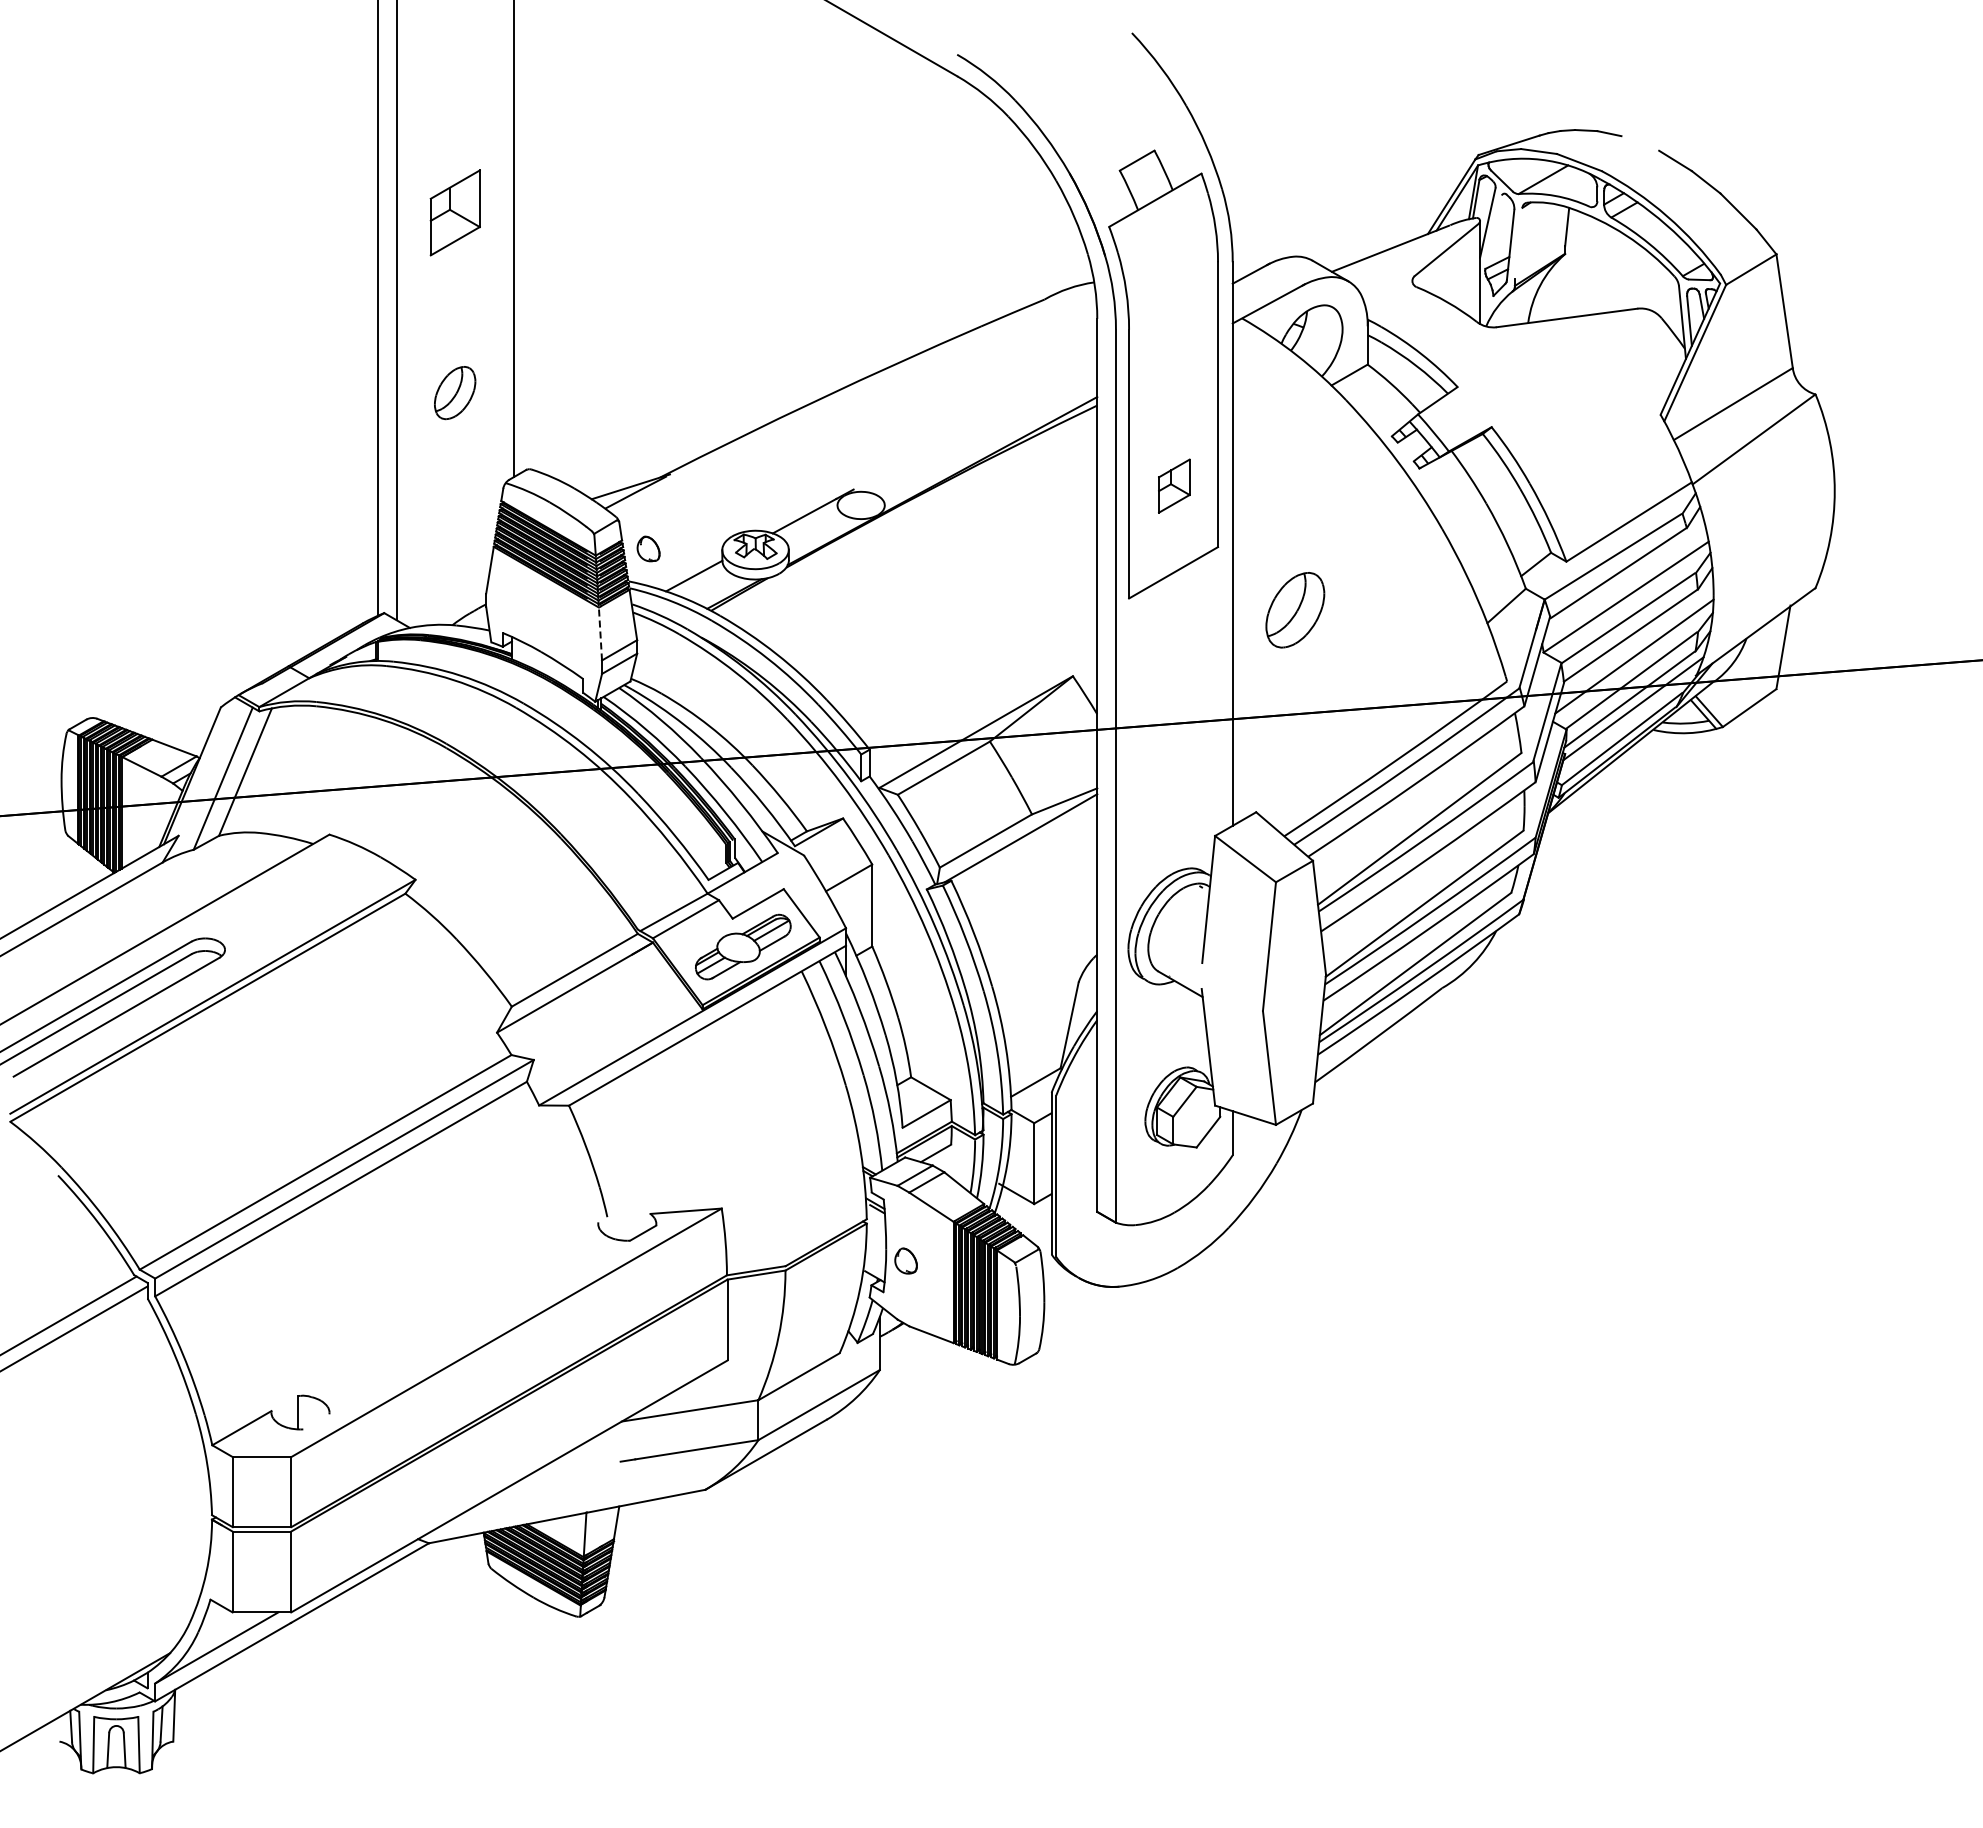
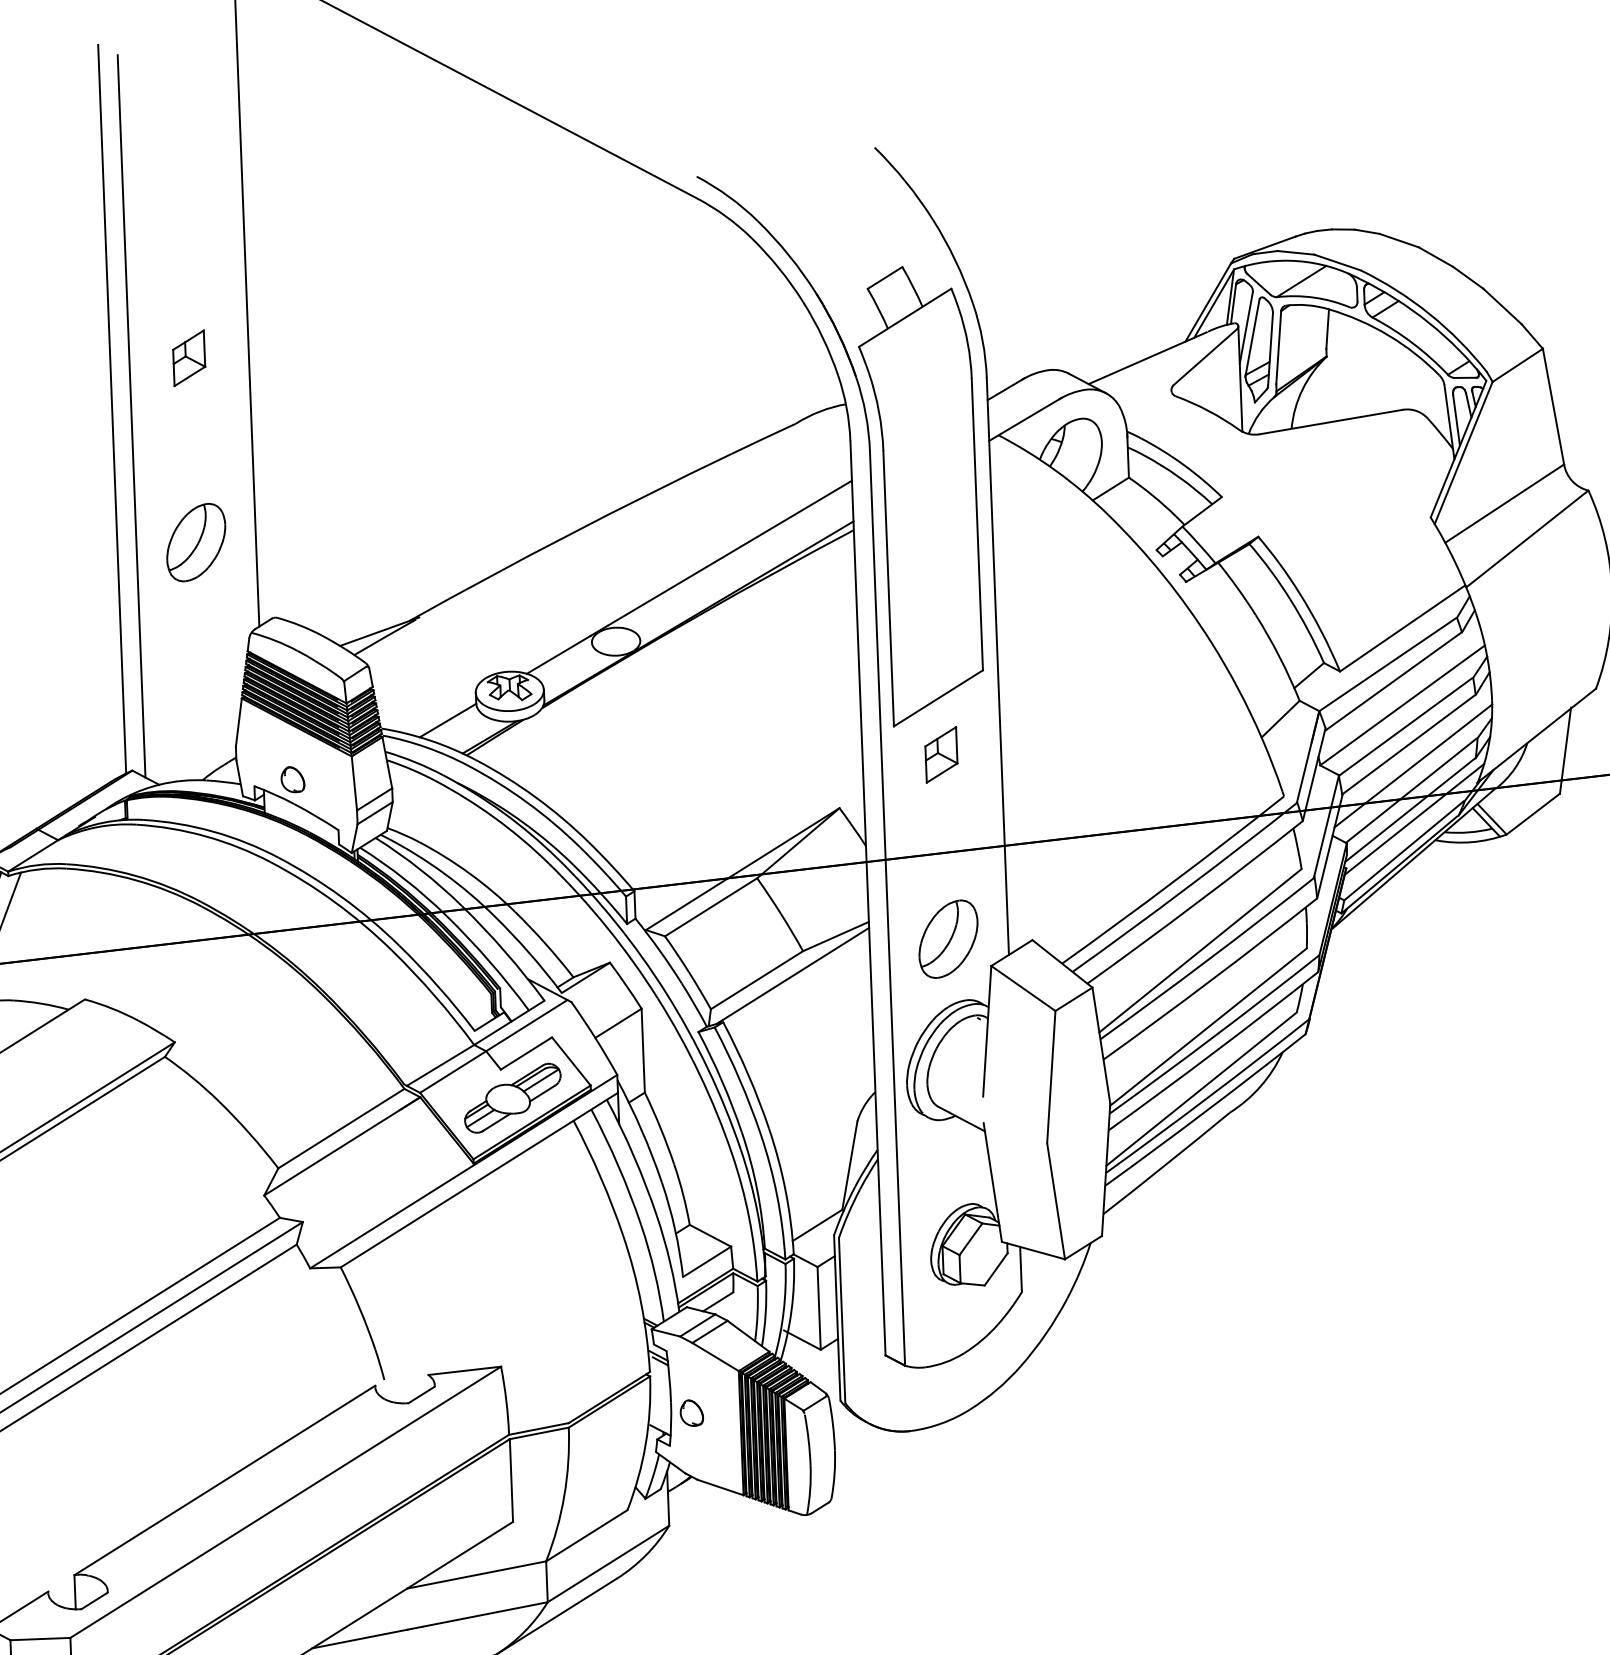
line: (1640, 143) -> (1399, 240), added
part: (454, 212) -> (188, 357), size x0.62
line: (1493, 231) -> (1252, 336), added
line: (1518, 243) -> (1278, 347), added
part: (454, 392) -> (195, 542), size x1.43
line: (975, 423) -> (729, 553), added
part: (1174, 485) -> (941, 754), moved
part: (648, 548) -> (292, 779), moved
part: (1295, 610) -> (948, 939), moved
line: (600, 633) -> (354, 782), dashed -> solid
line: (759, 876) -> (526, 1025), added
line: (447, 1309) -> (224, 1480), added
line: (316, 1421) -> (94, 1600), added
line: (573, 1468) -> (359, 1638), added

